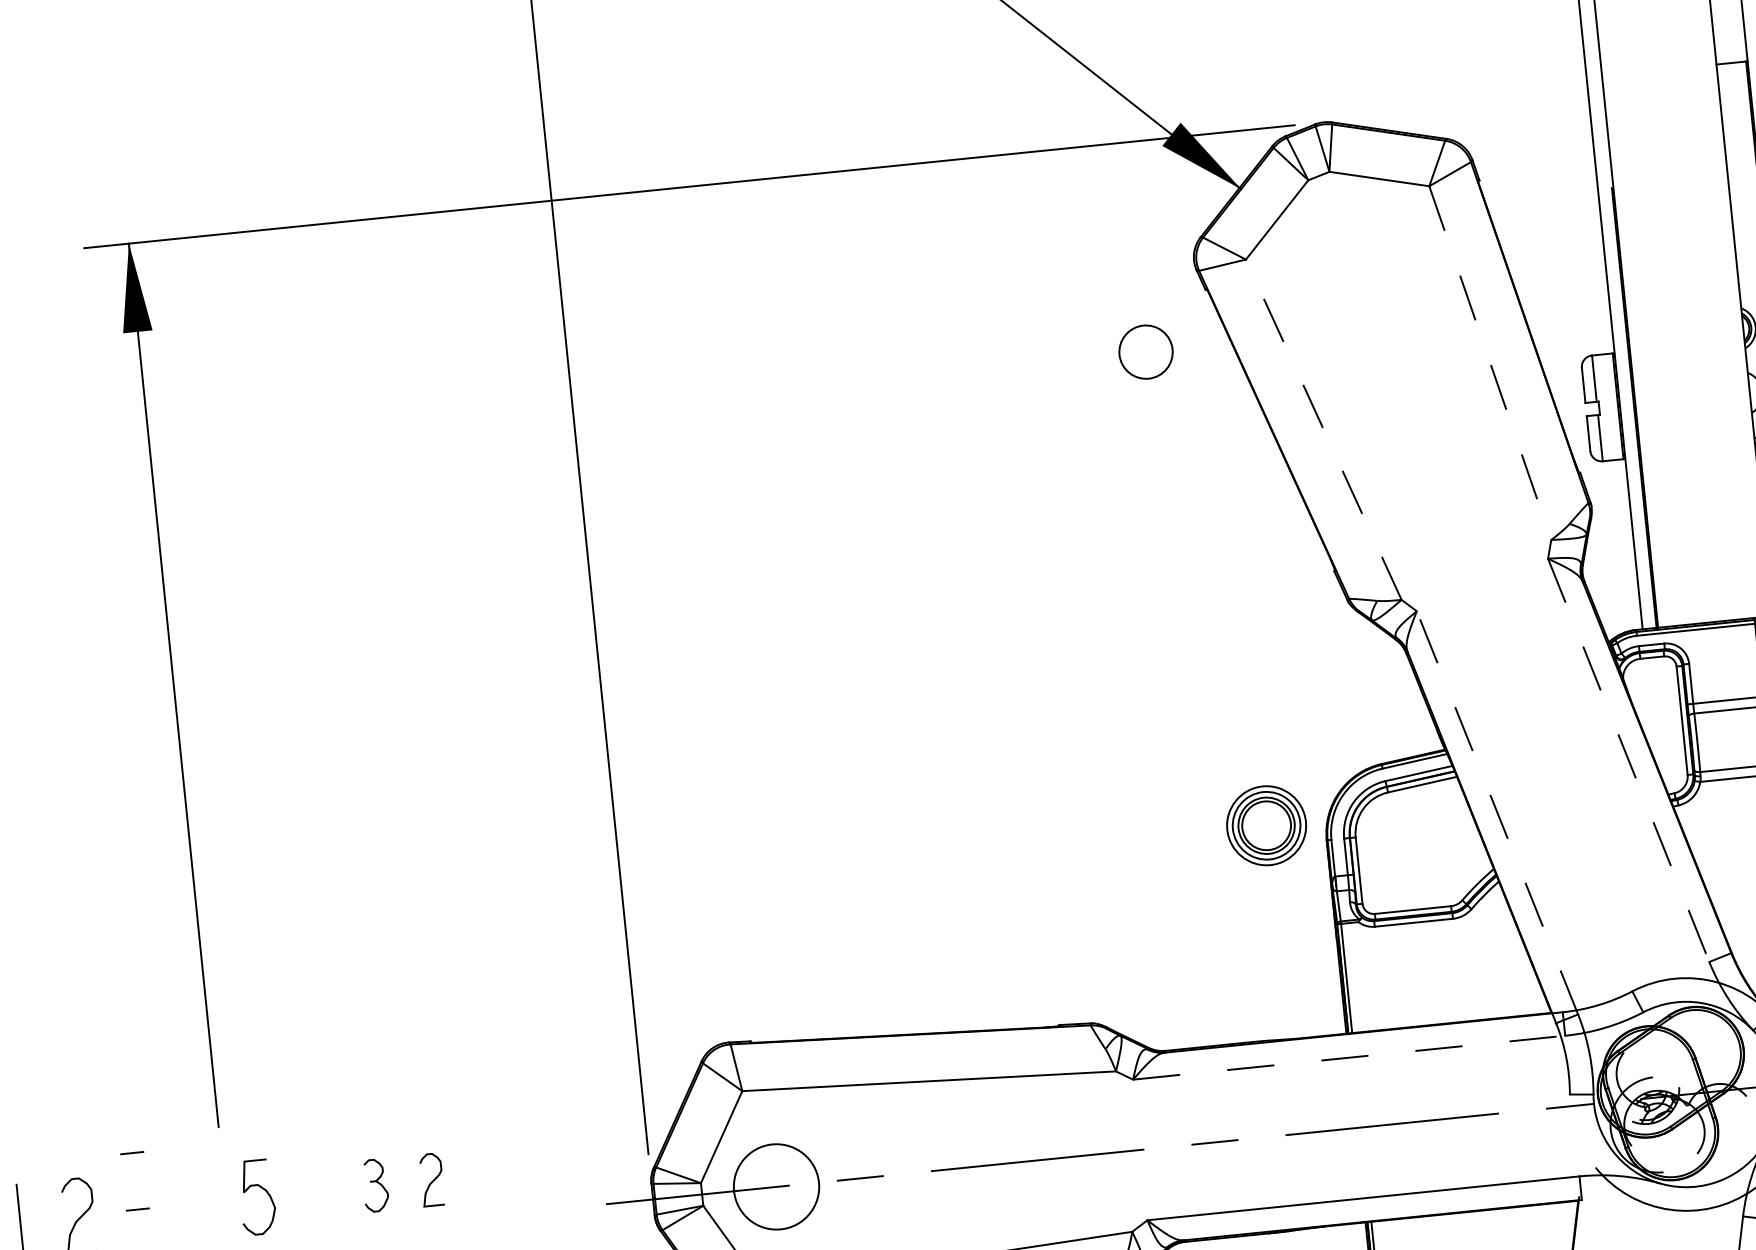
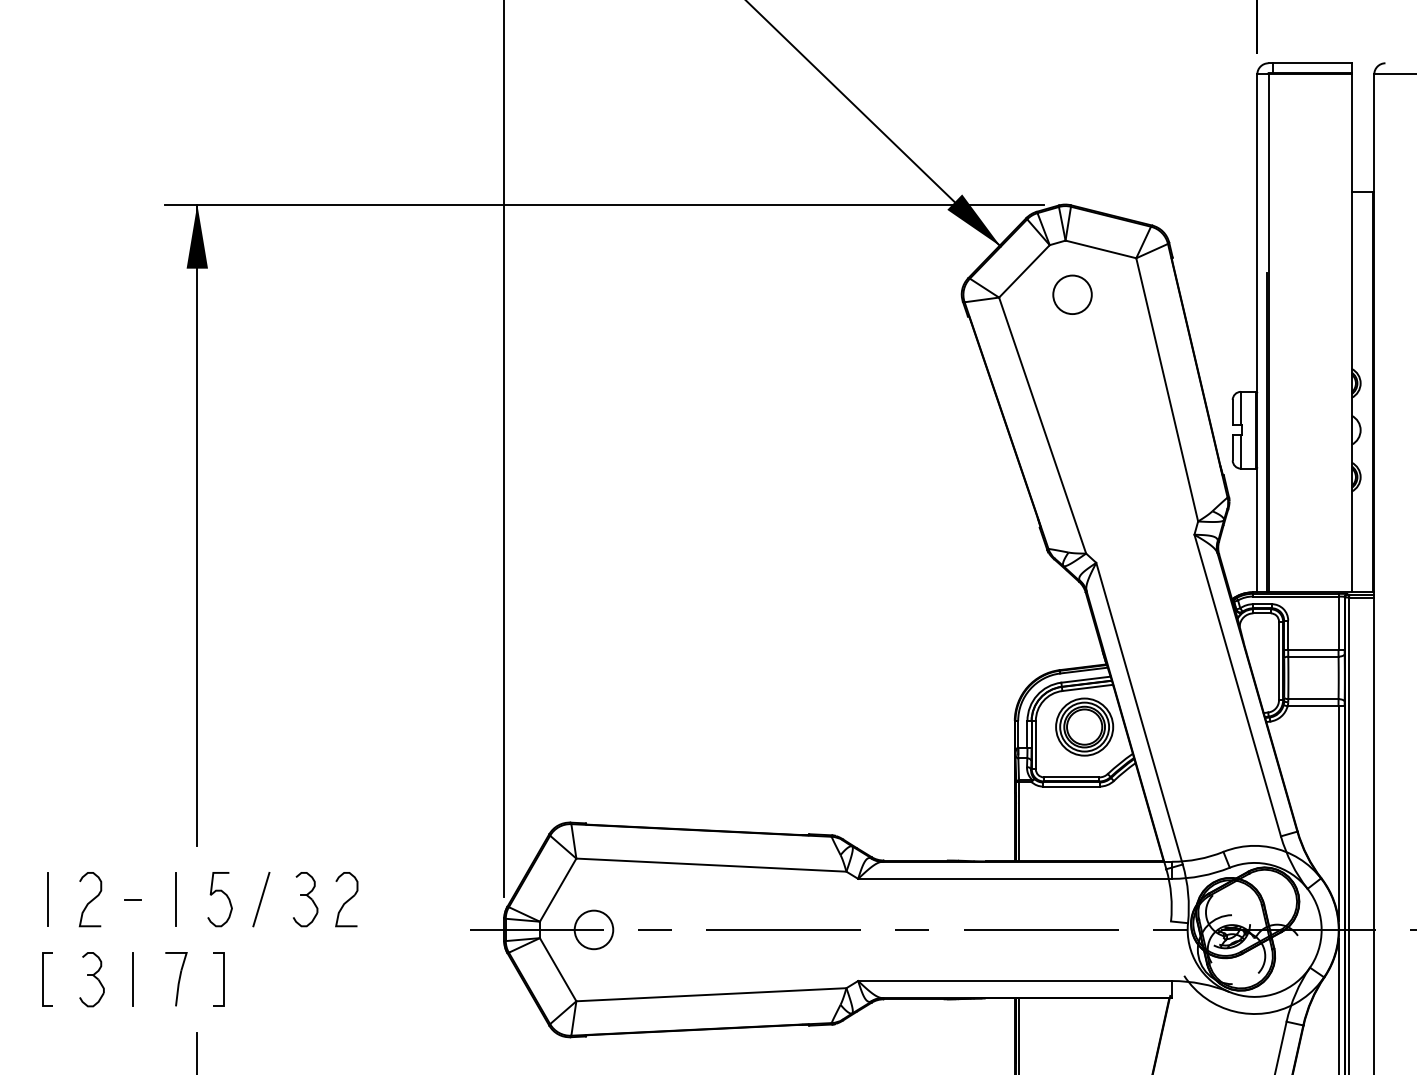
circle: (1145, 351) -> (1072, 294), moved
line: (1490, 363) -> (1167, 390), dashed -> solid
line: (1323, 429) -> (1042, 425), dashed -> solid
line: (1628, 760) -> (1237, 685), dashed -> solid
line: (1497, 812) -> (1139, 713), dashed -> solid
part: (1266, 824) -> (1084, 726), moved
line: (1349, 1057) -> (1015, 878), dashed -> solid
line: (131, 1153) -> (132, 858), removed
part: (431, 1179) -> (346, 899), size x1.43
part: (375, 1185) -> (305, 899), size x1.43
circle: (775, 1186) -> (593, 929), size x0.62
line: (314, 1191) -> (261, 899), added
line: (196, 1203) -> (175, 899), added

